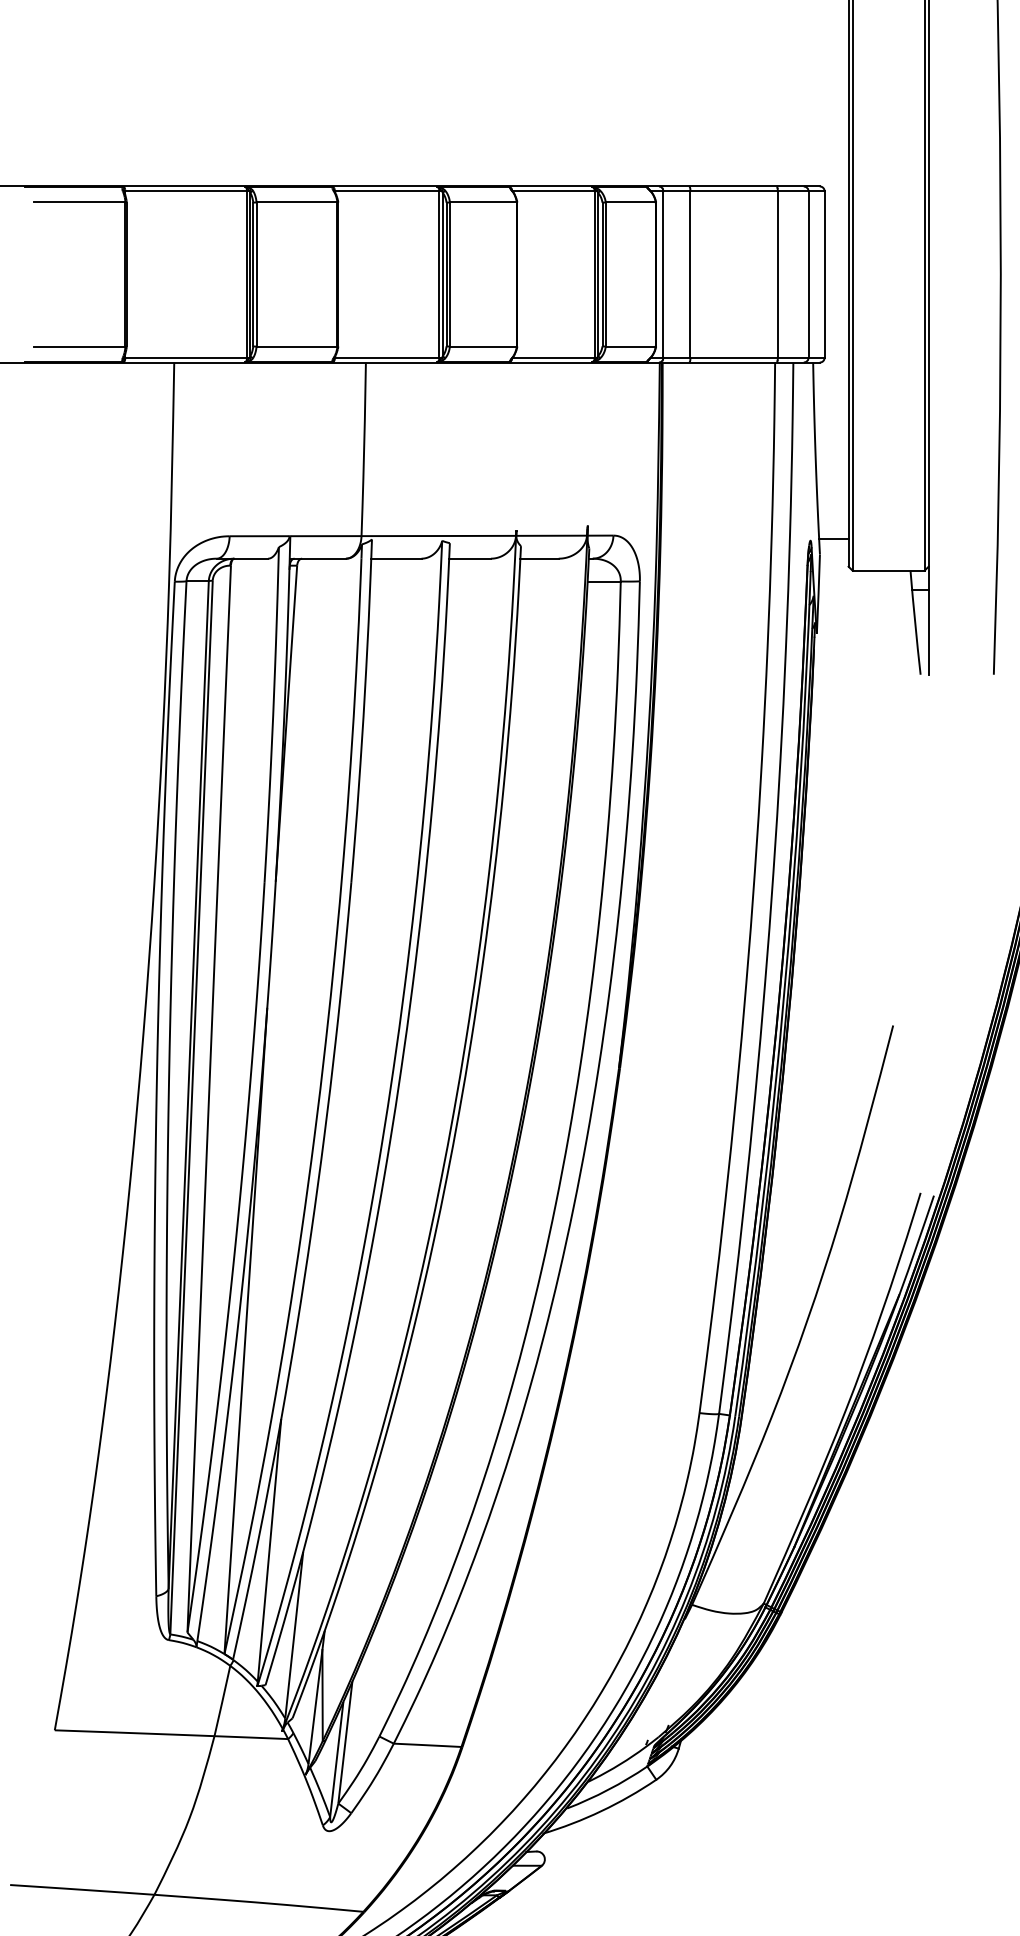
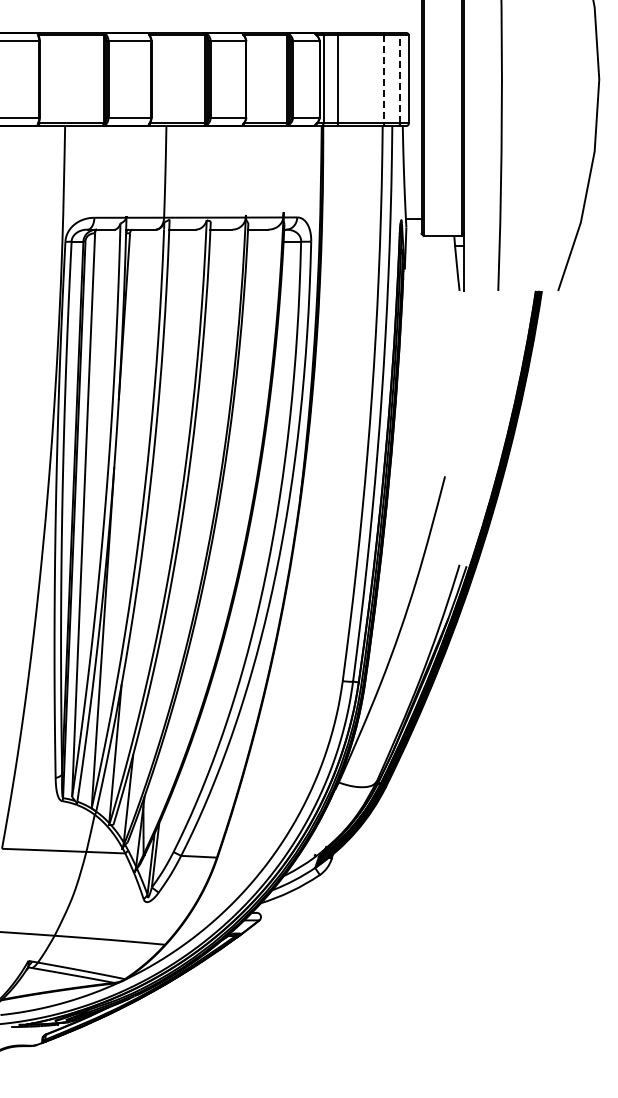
line: (778, 274) -> (384, 79), solid -> dashed
line: (808, 274) -> (400, 79), solid -> dashed

